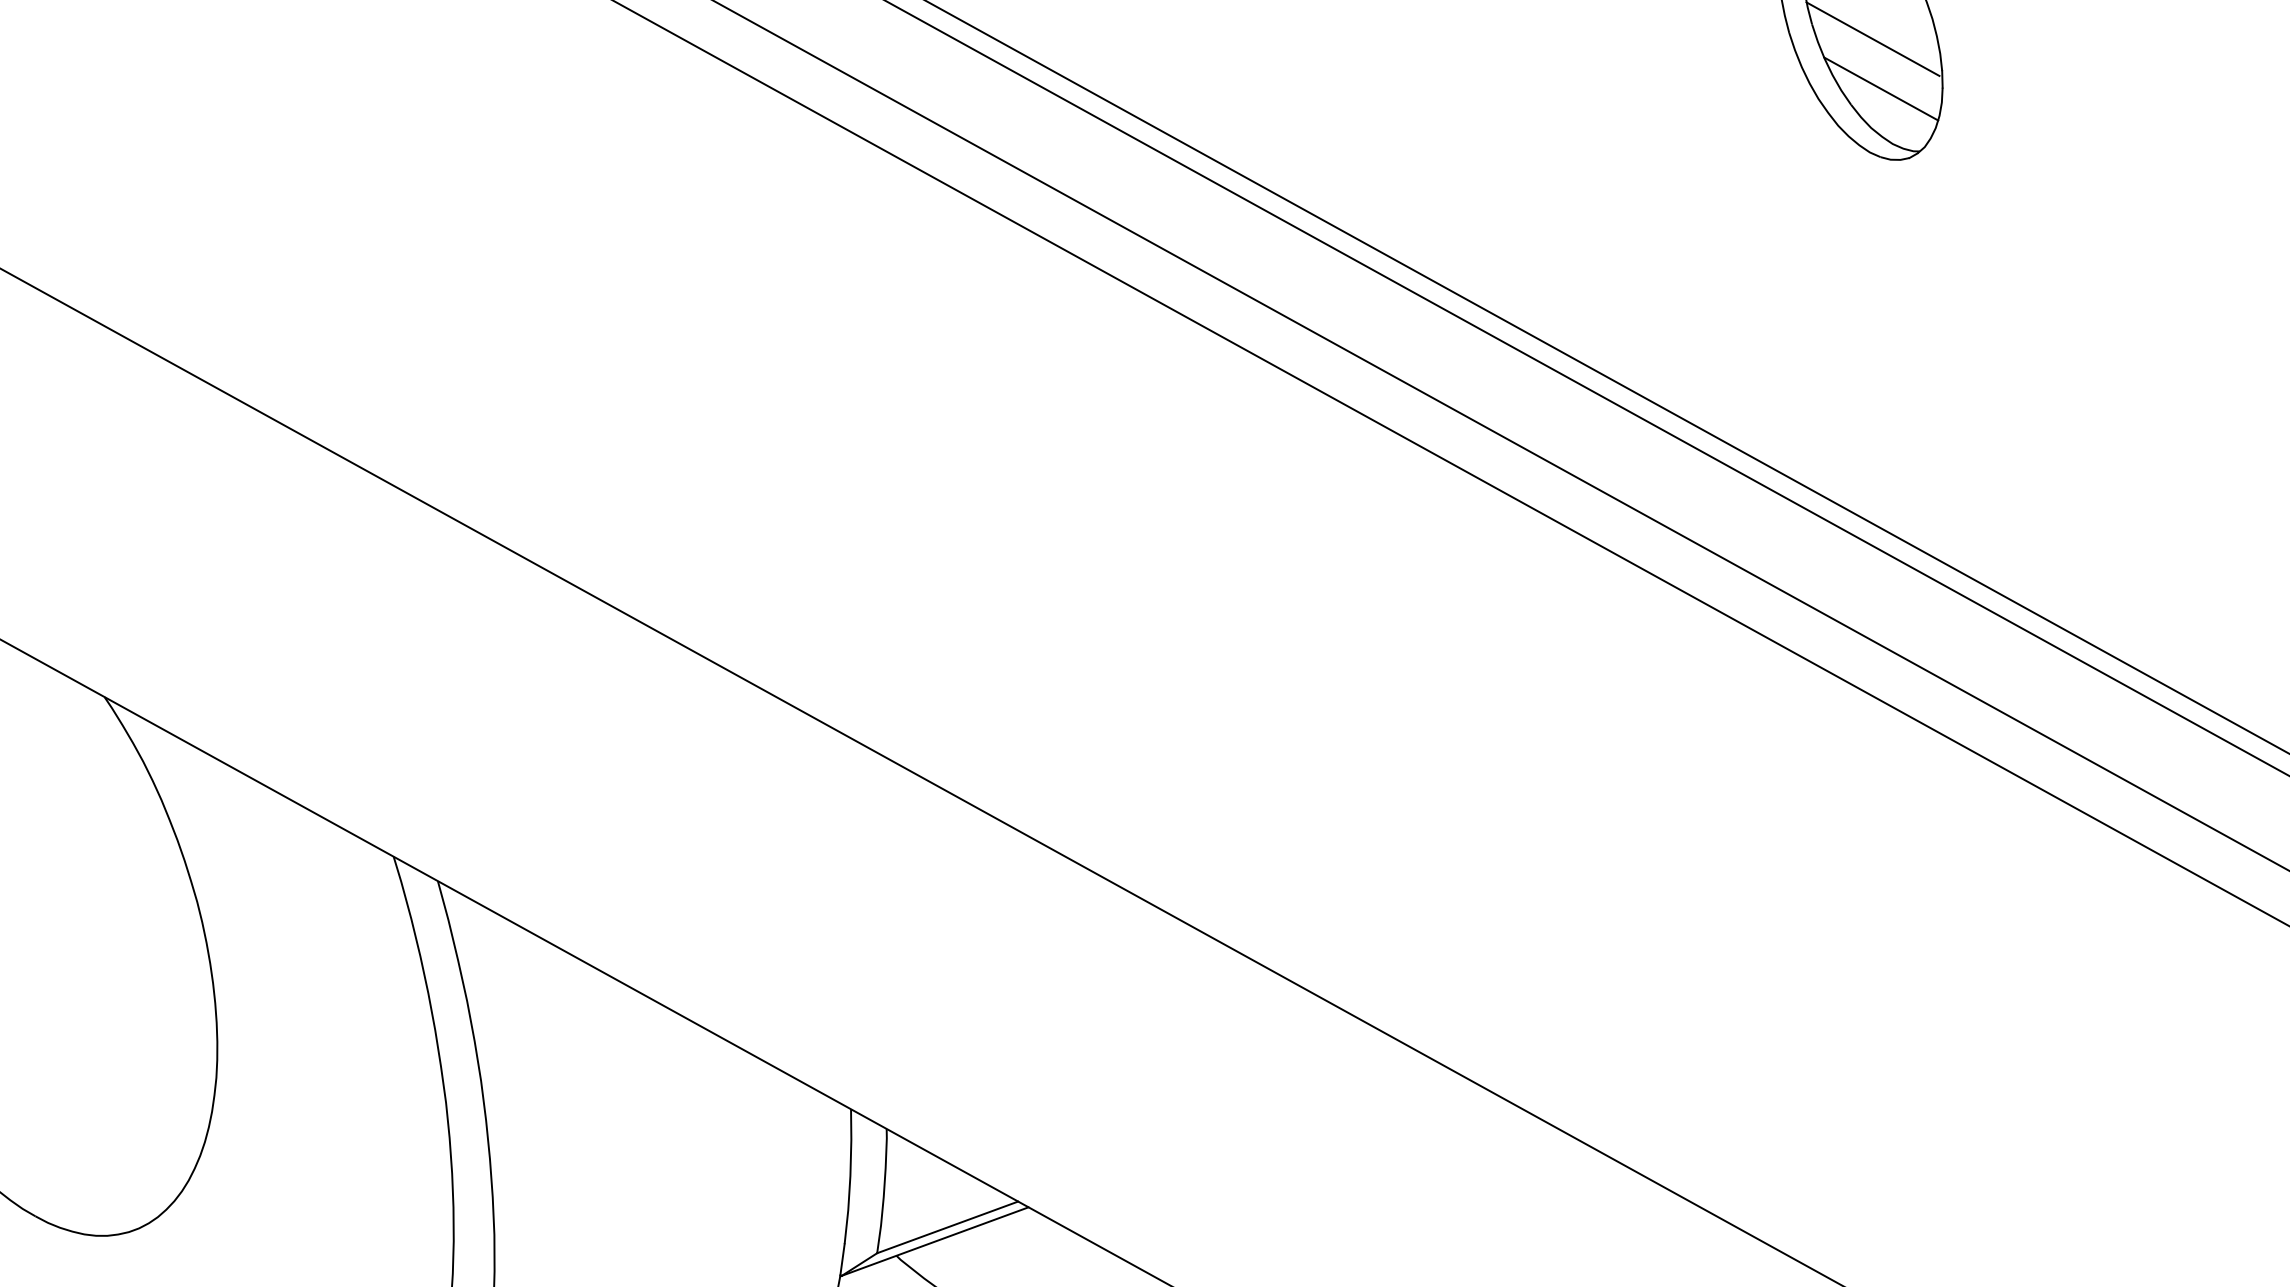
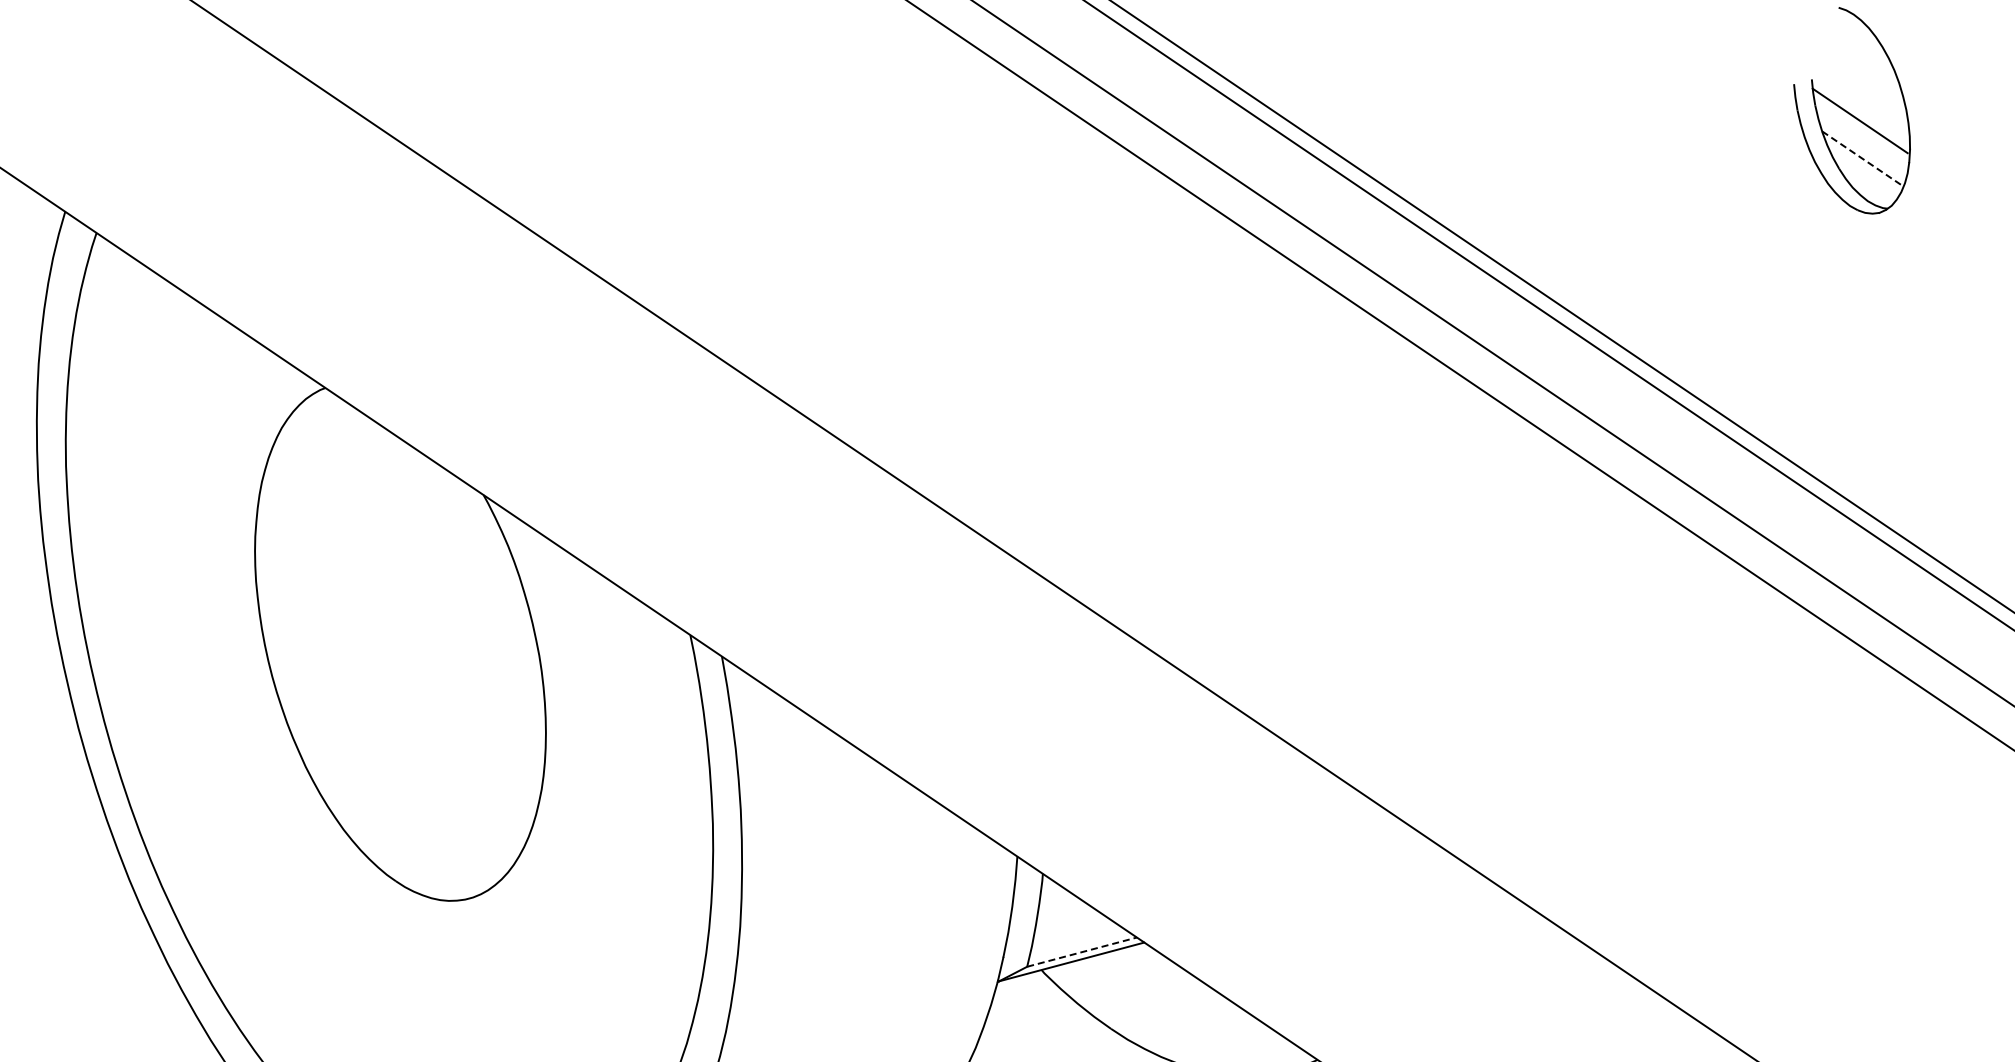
line: (1882, 89) -> (1863, 159), solid -> dashed
line: (948, 1227) -> (1082, 952), solid -> dashed

